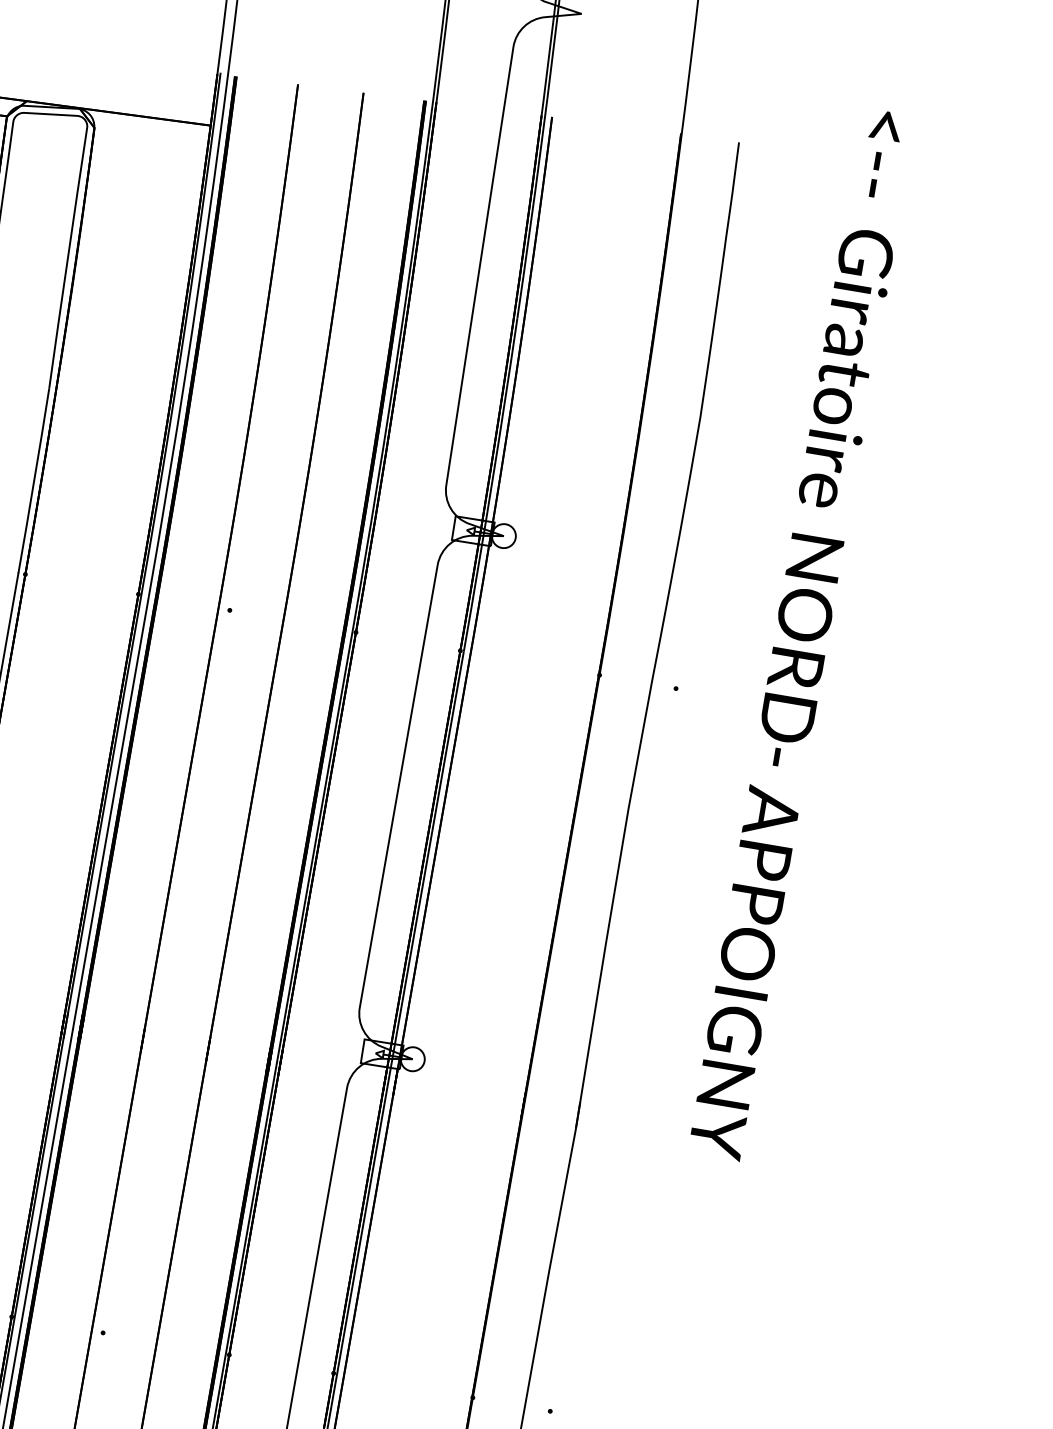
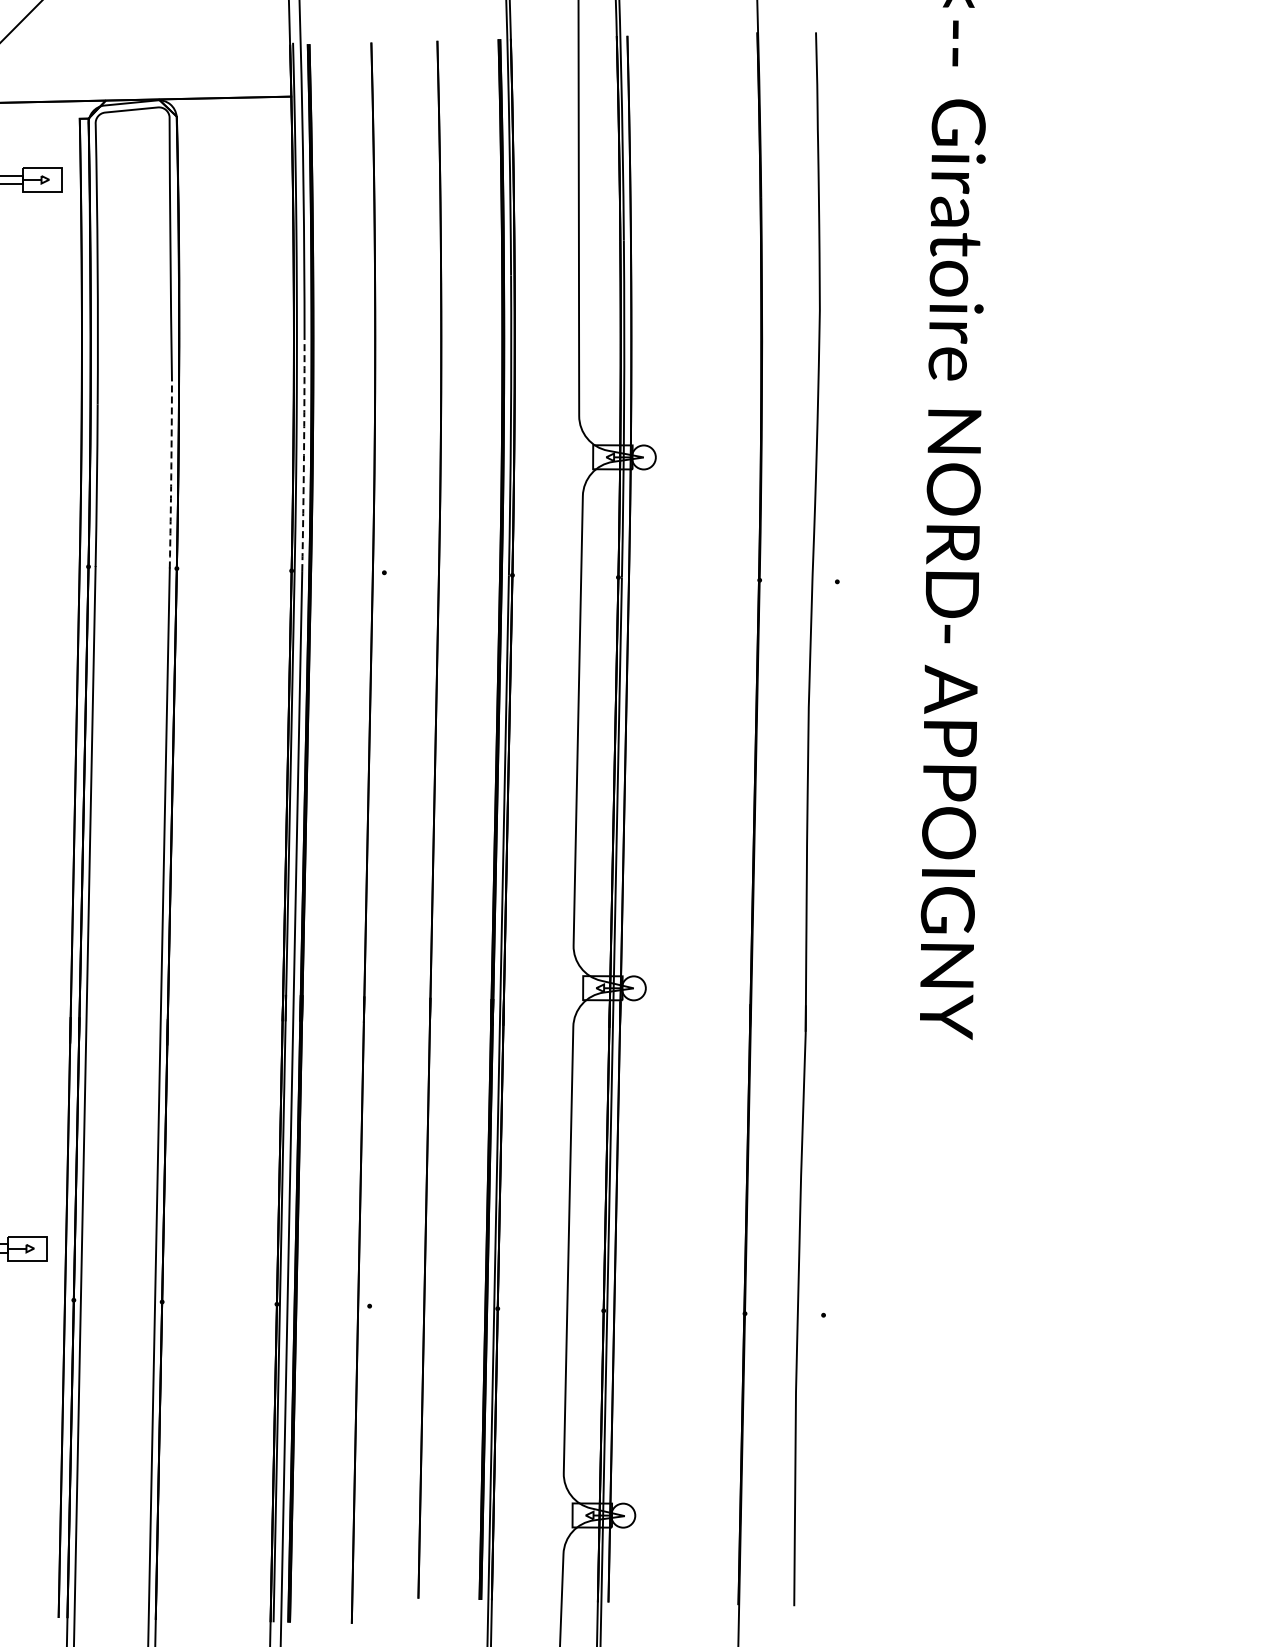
arc: (34, 480) -> (171, 474), solid -> dashed
line: (167, 482) -> (303, 455), solid -> dashed

